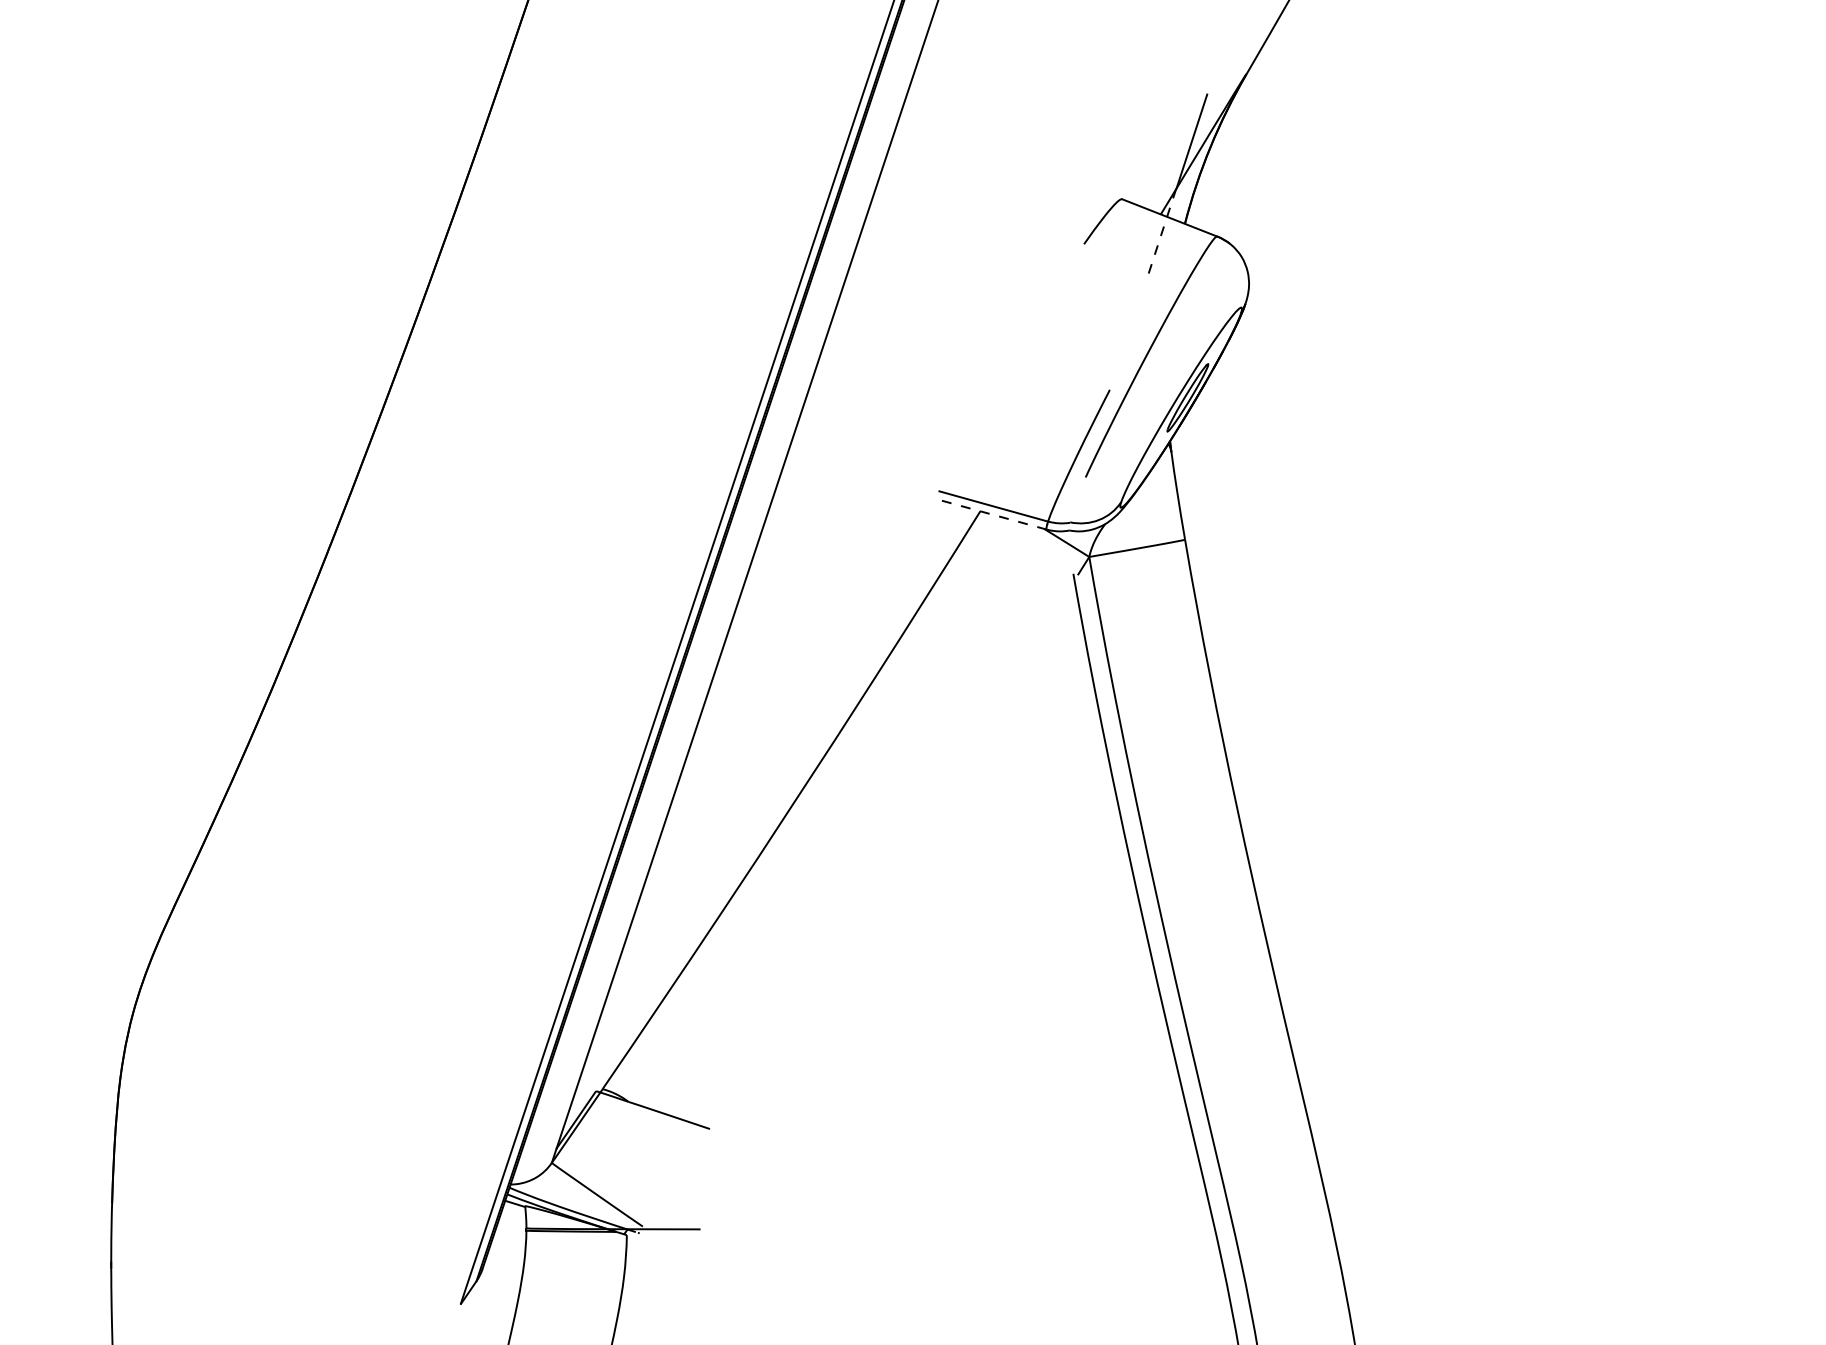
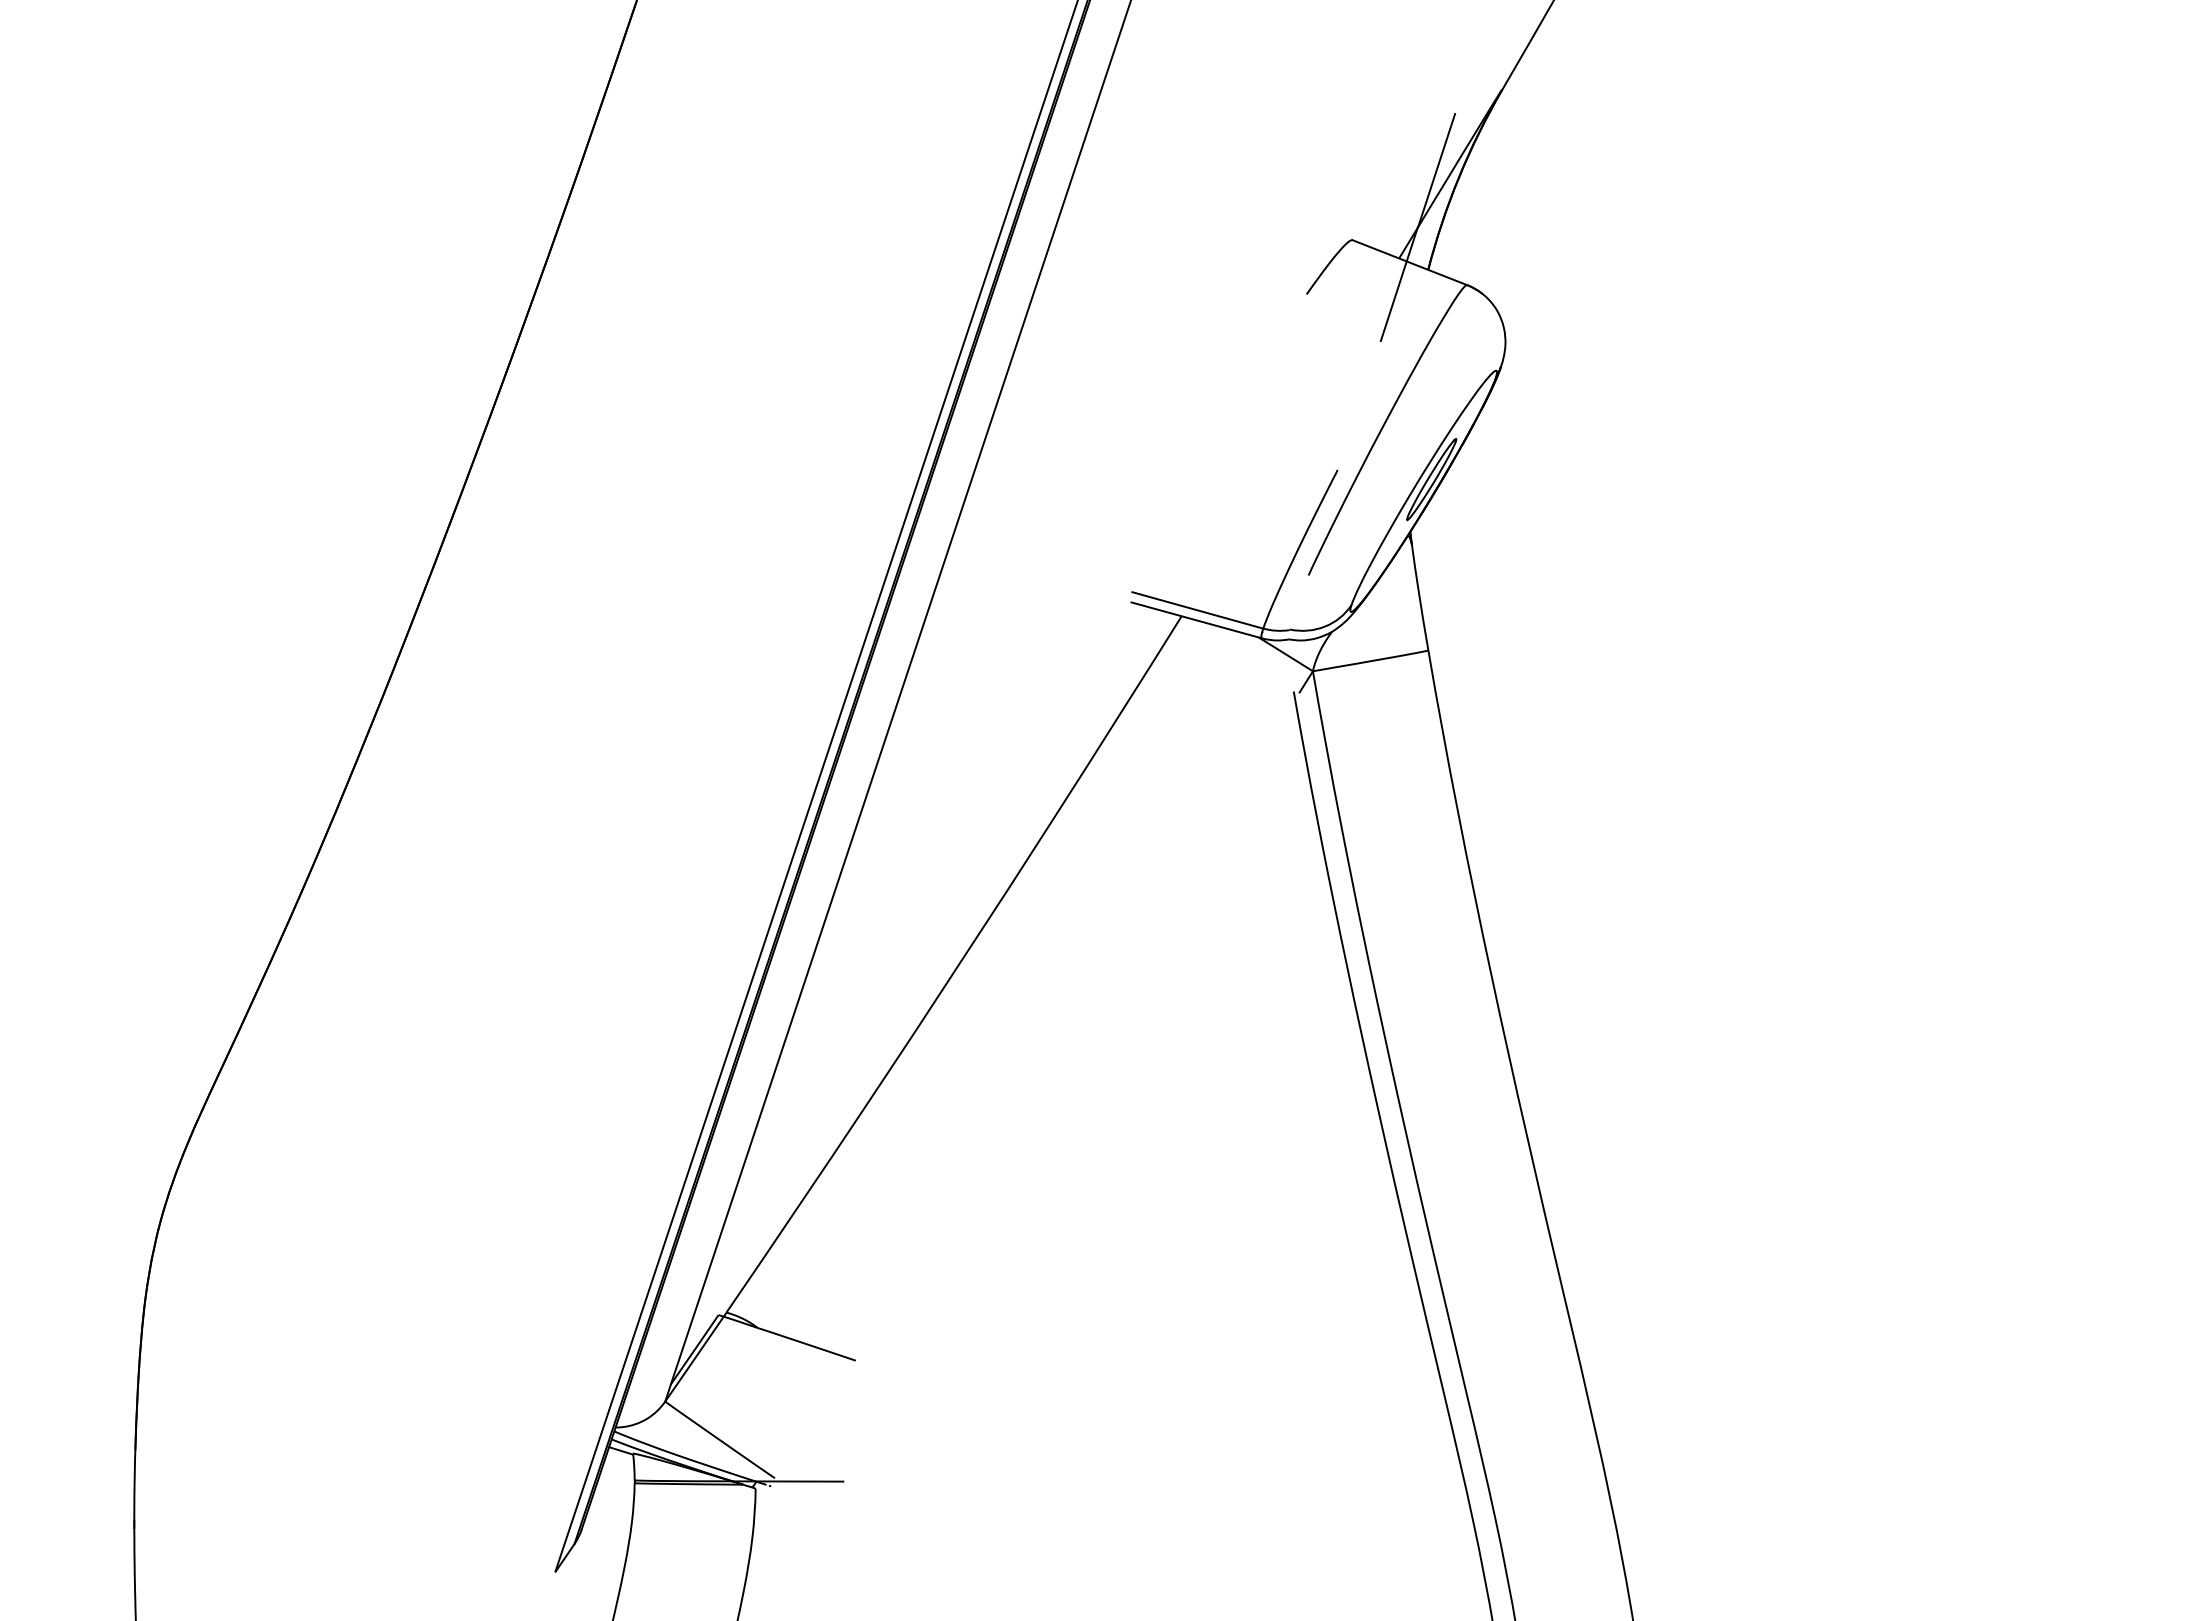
line: (1161, 236) -> (1399, 284), dashed -> solid
line: (992, 514) -> (1196, 620), dashed -> solid

